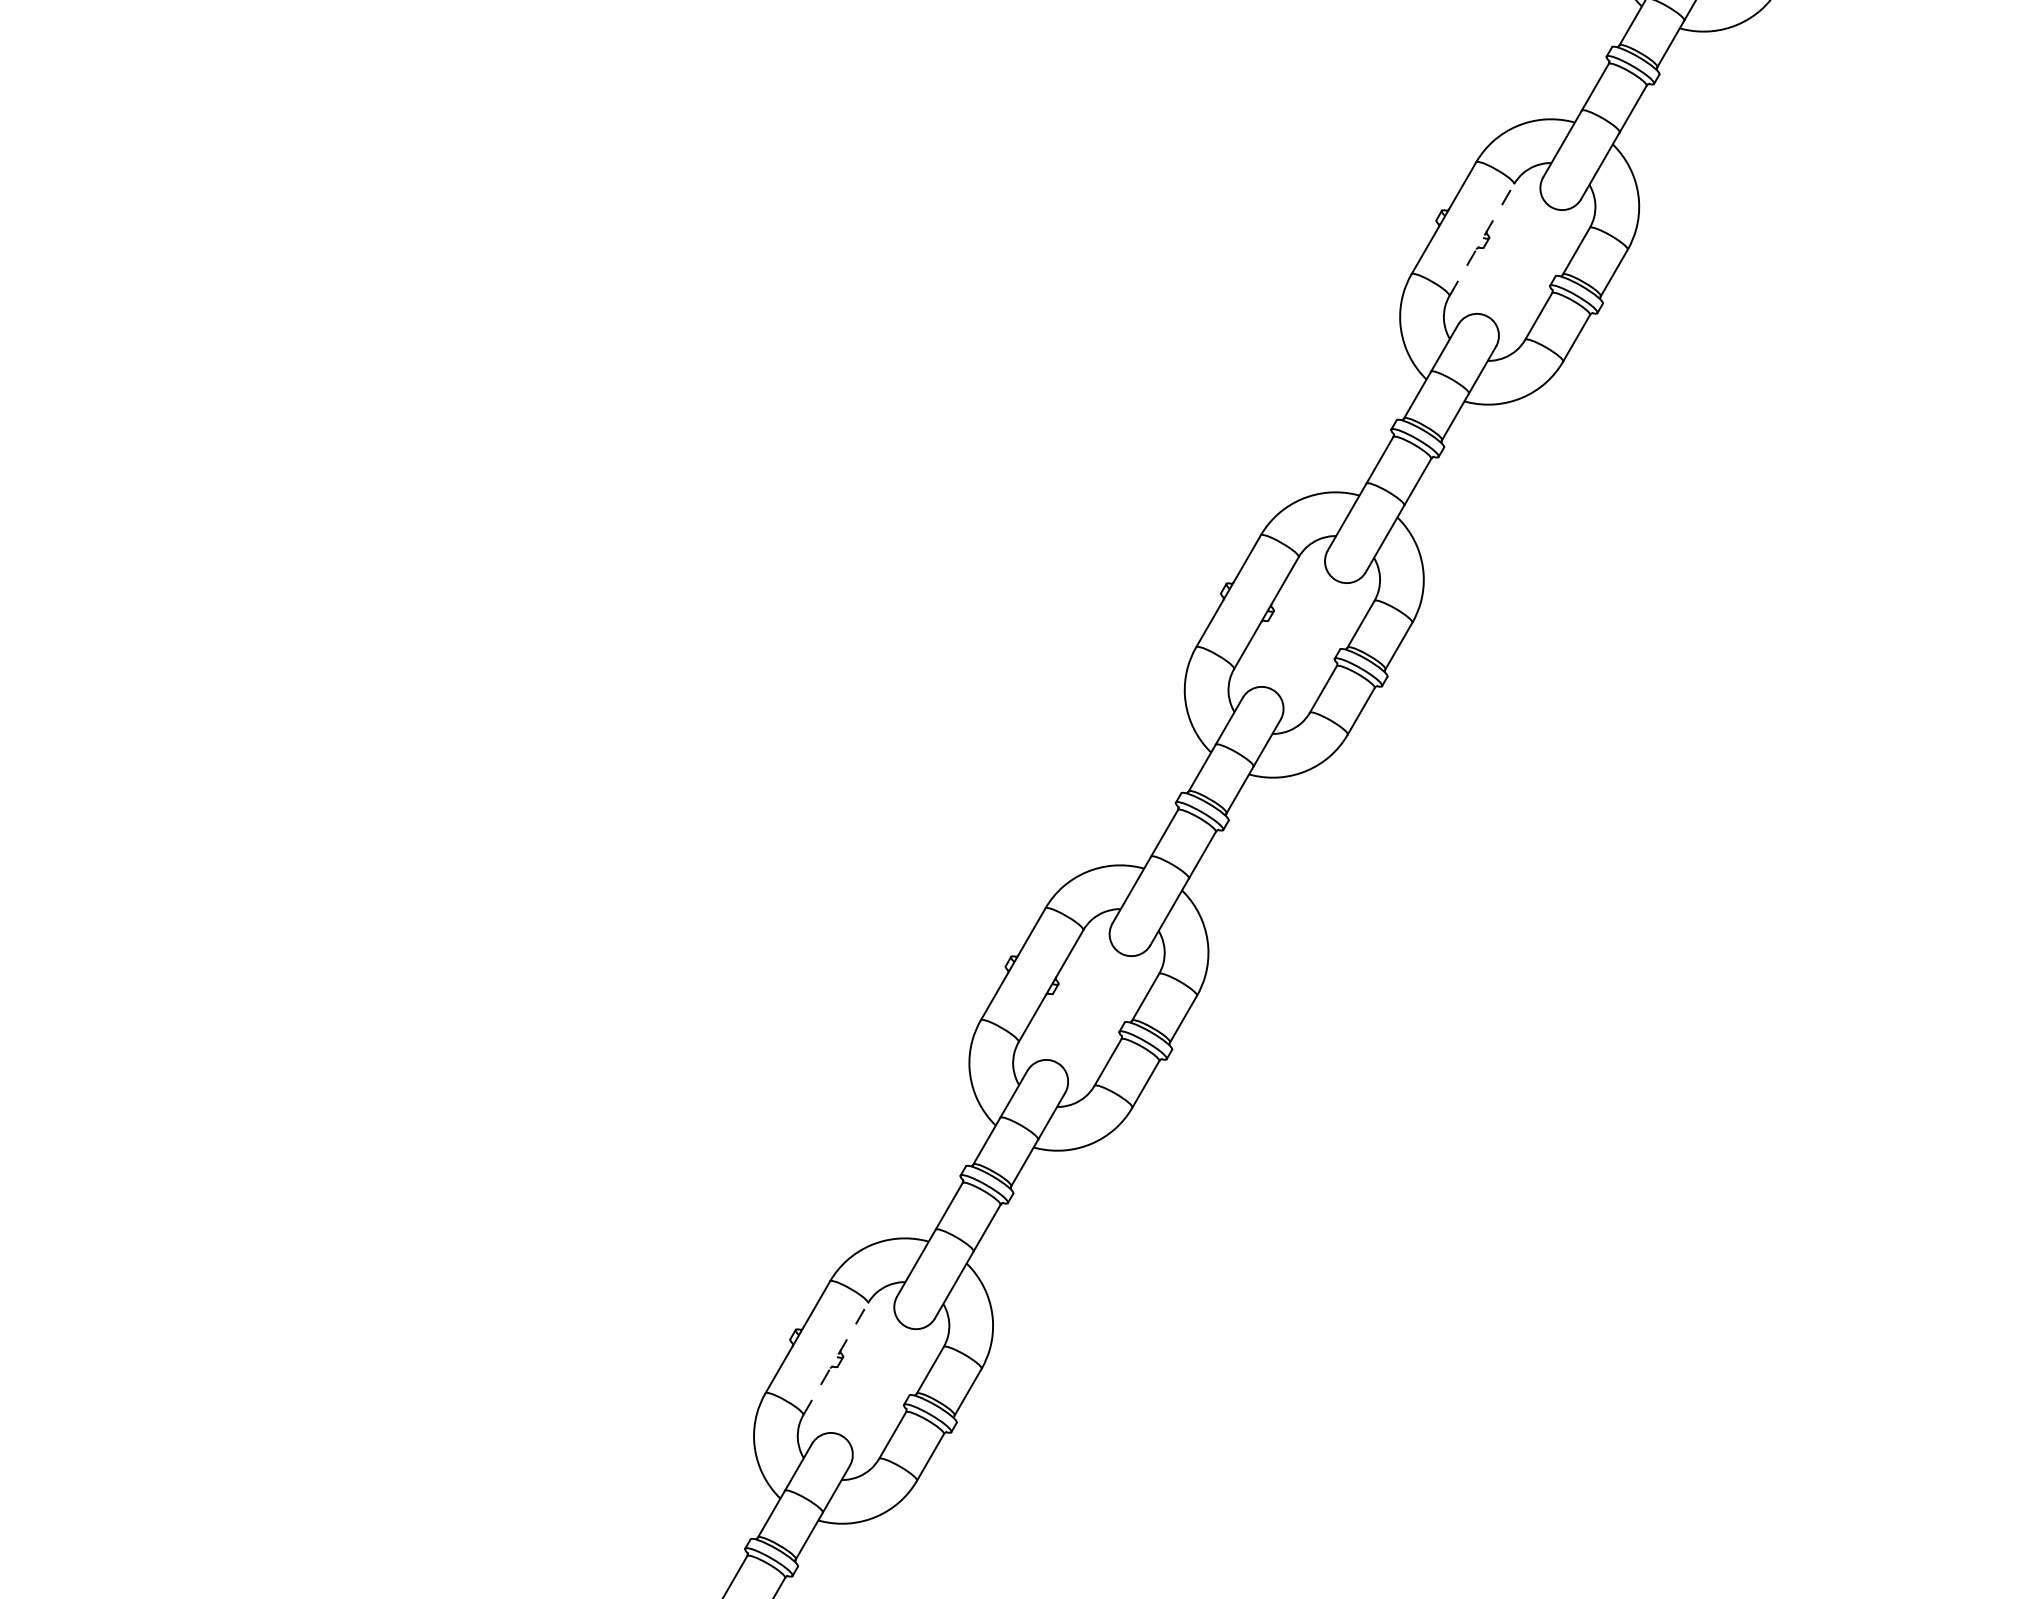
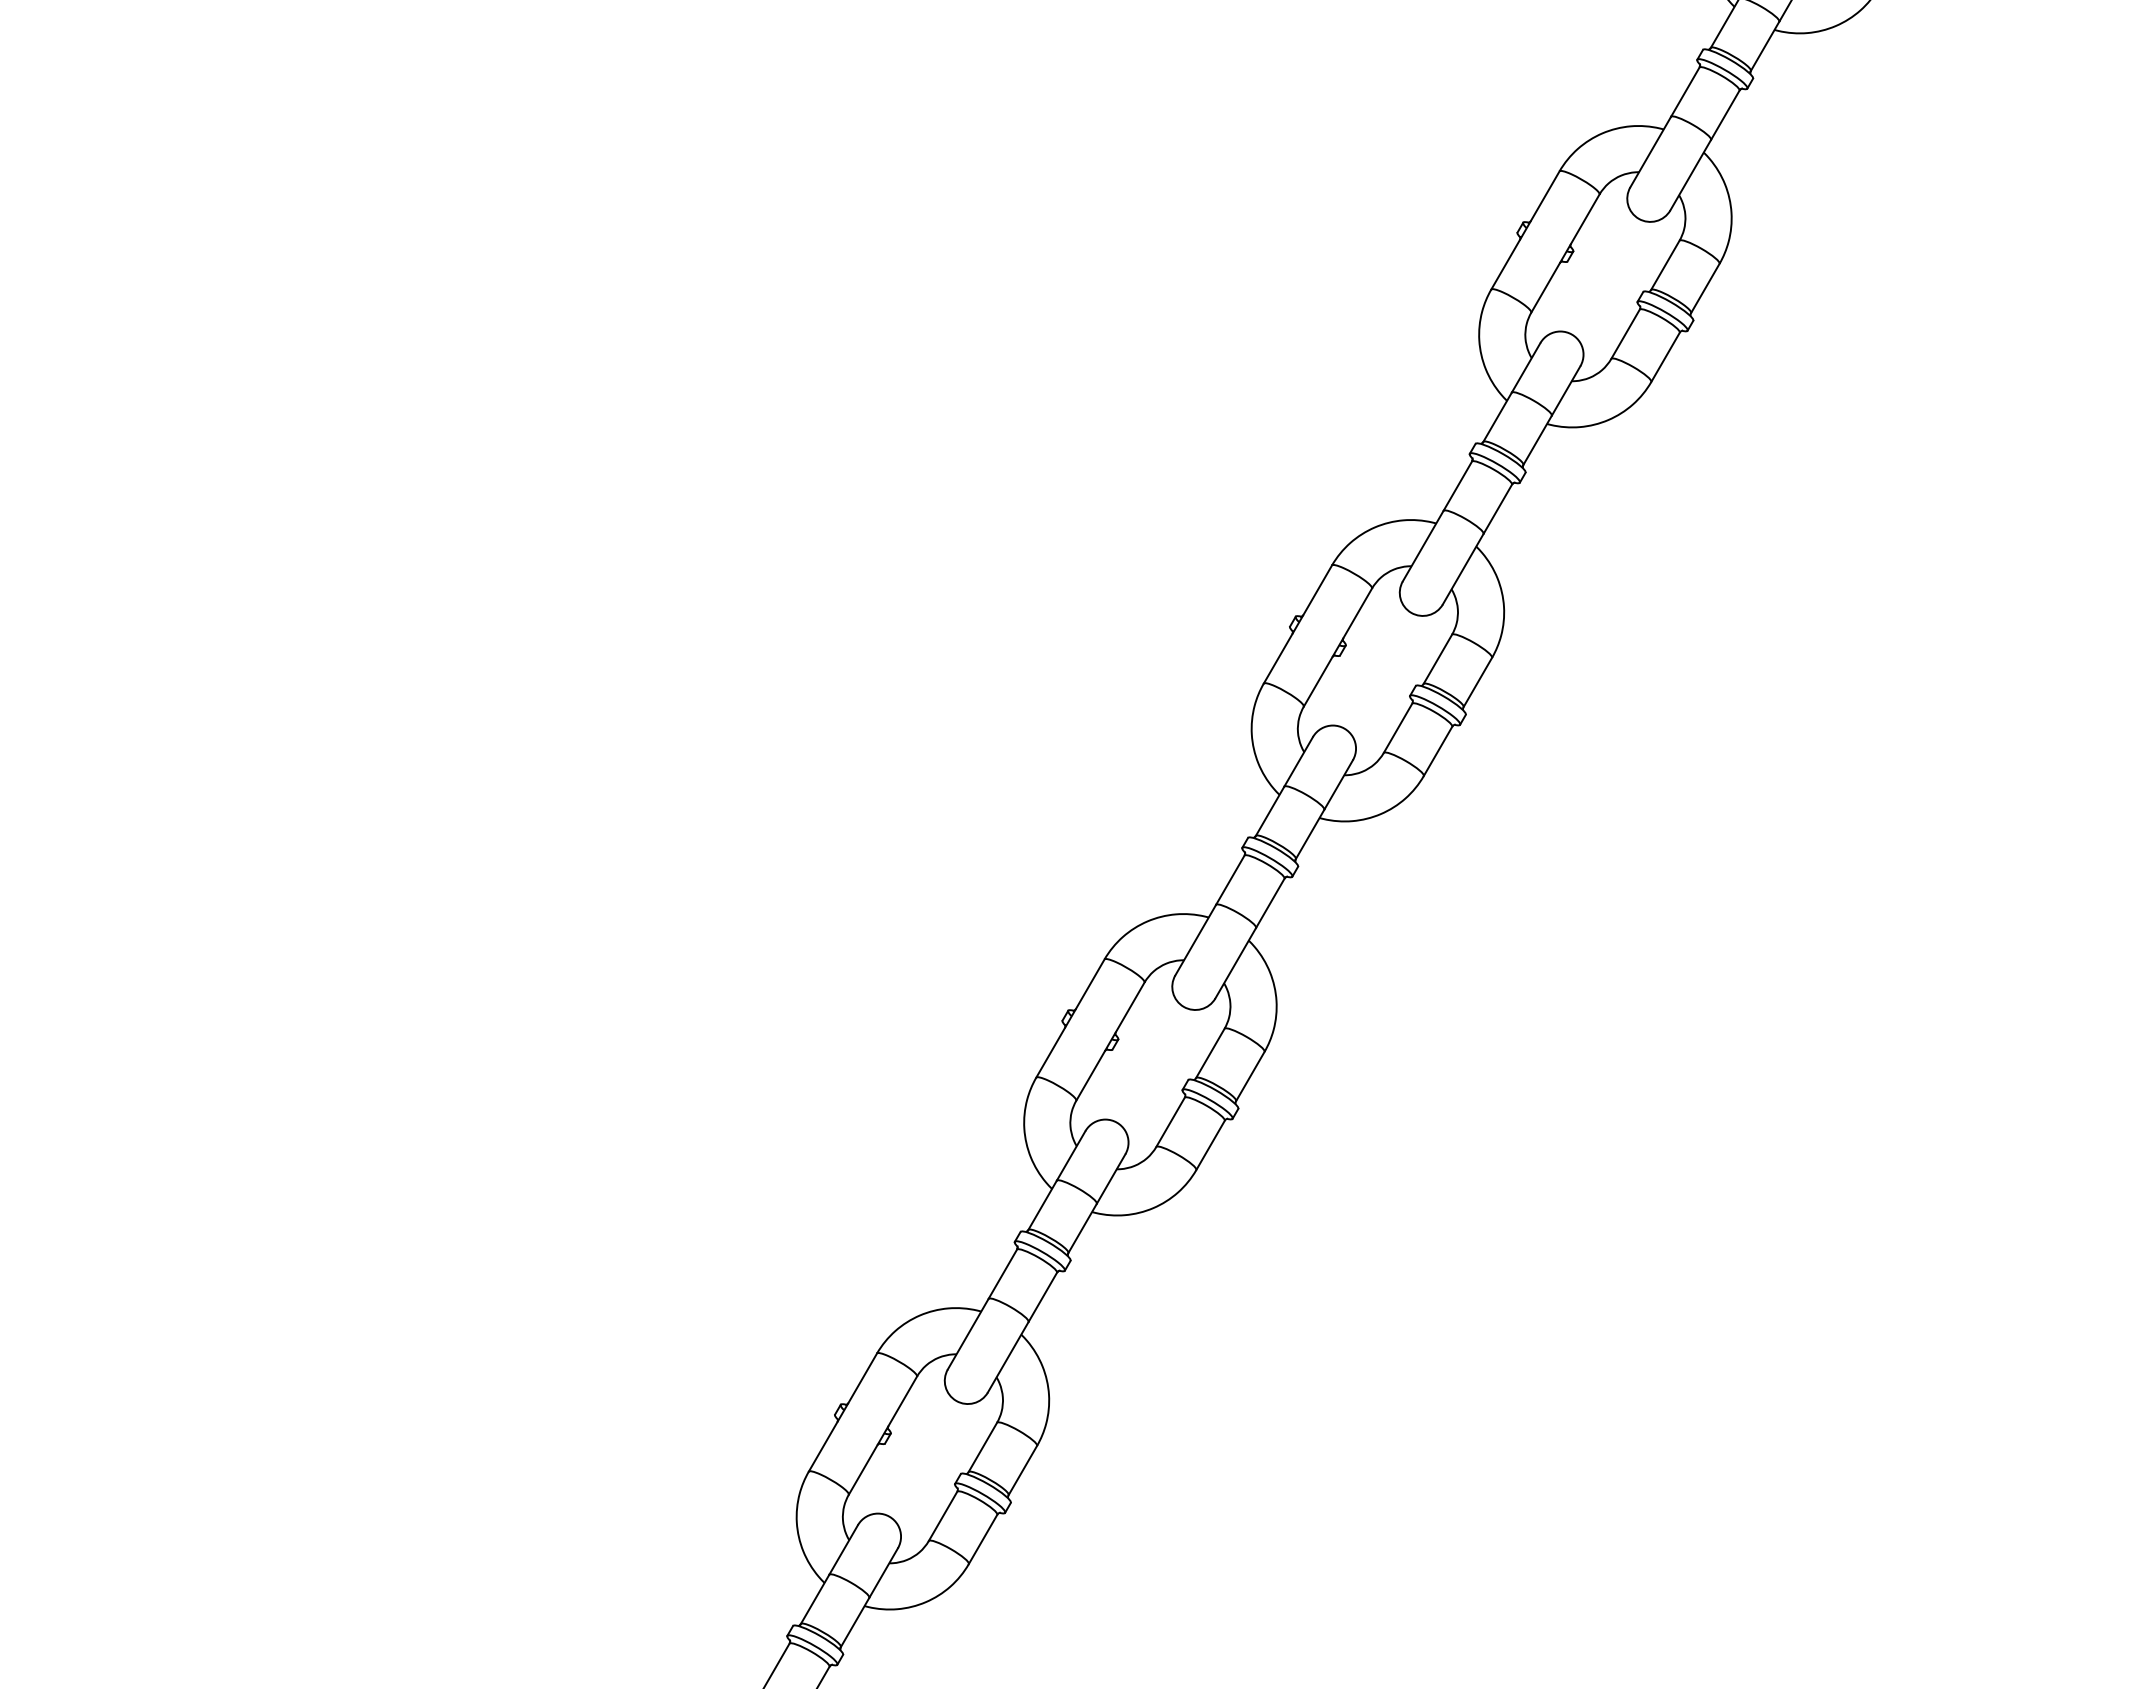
line: (1481, 240) -> (1565, 253), dashed -> solid
line: (836, 1358) -> (883, 1435), dashed -> solid

